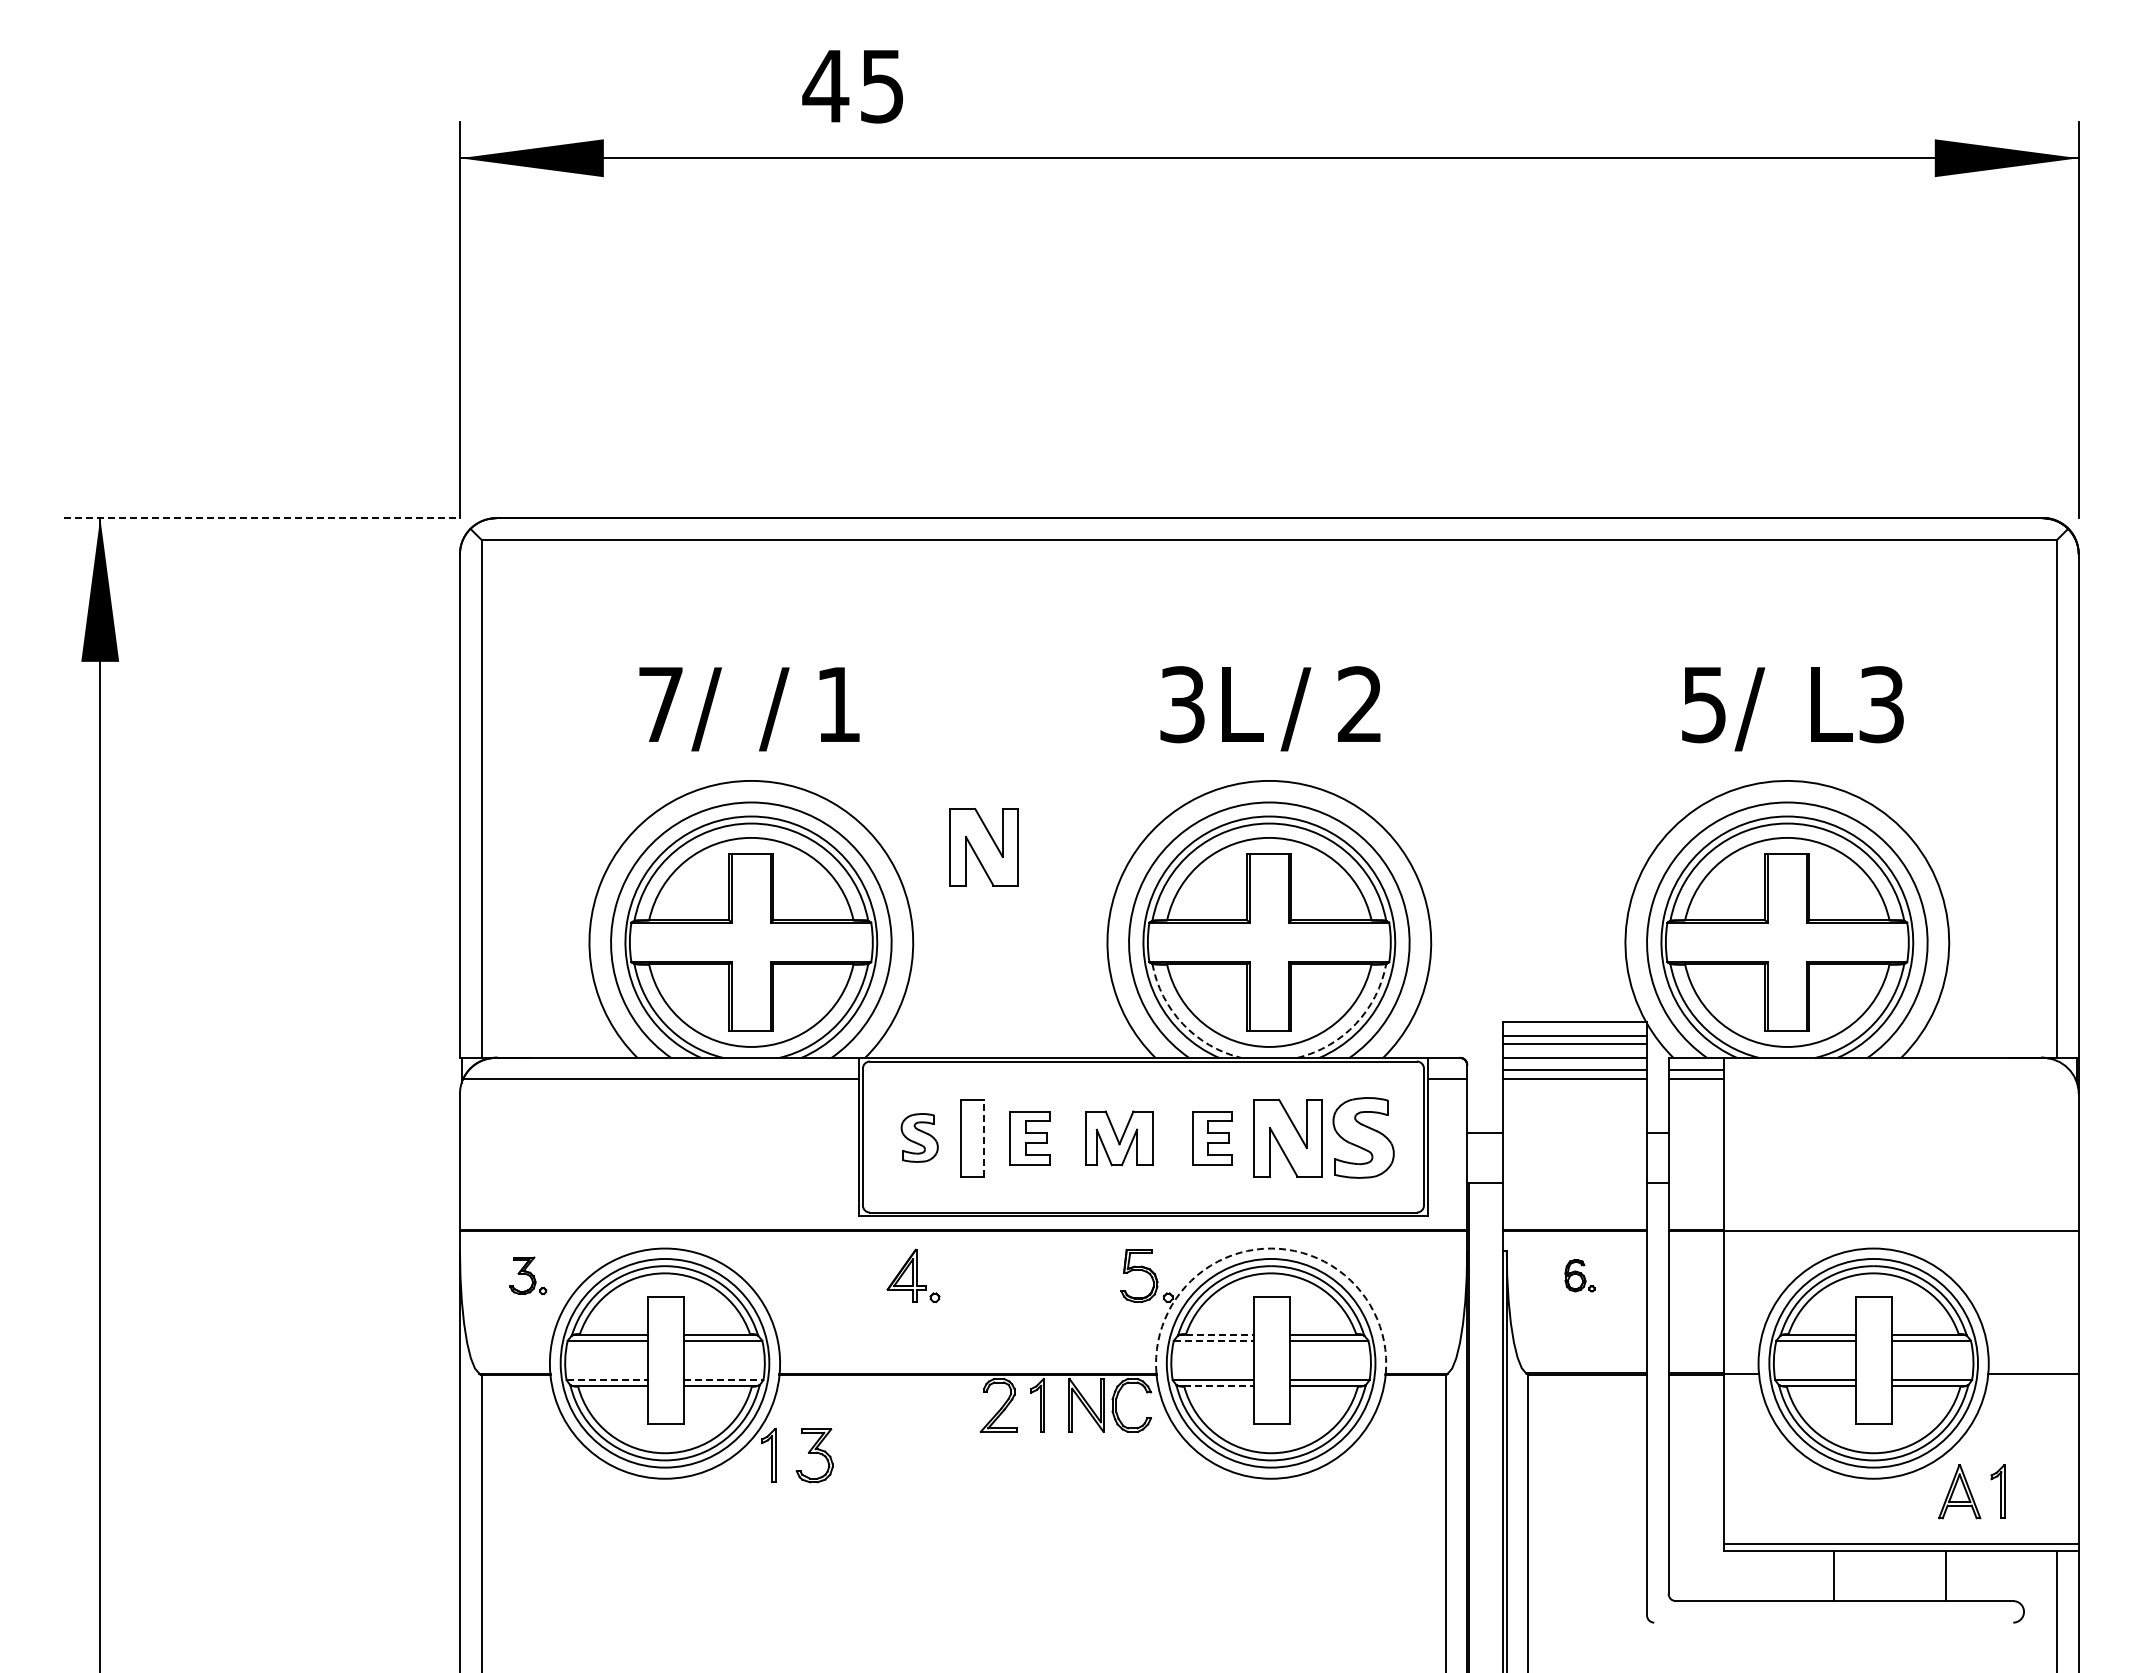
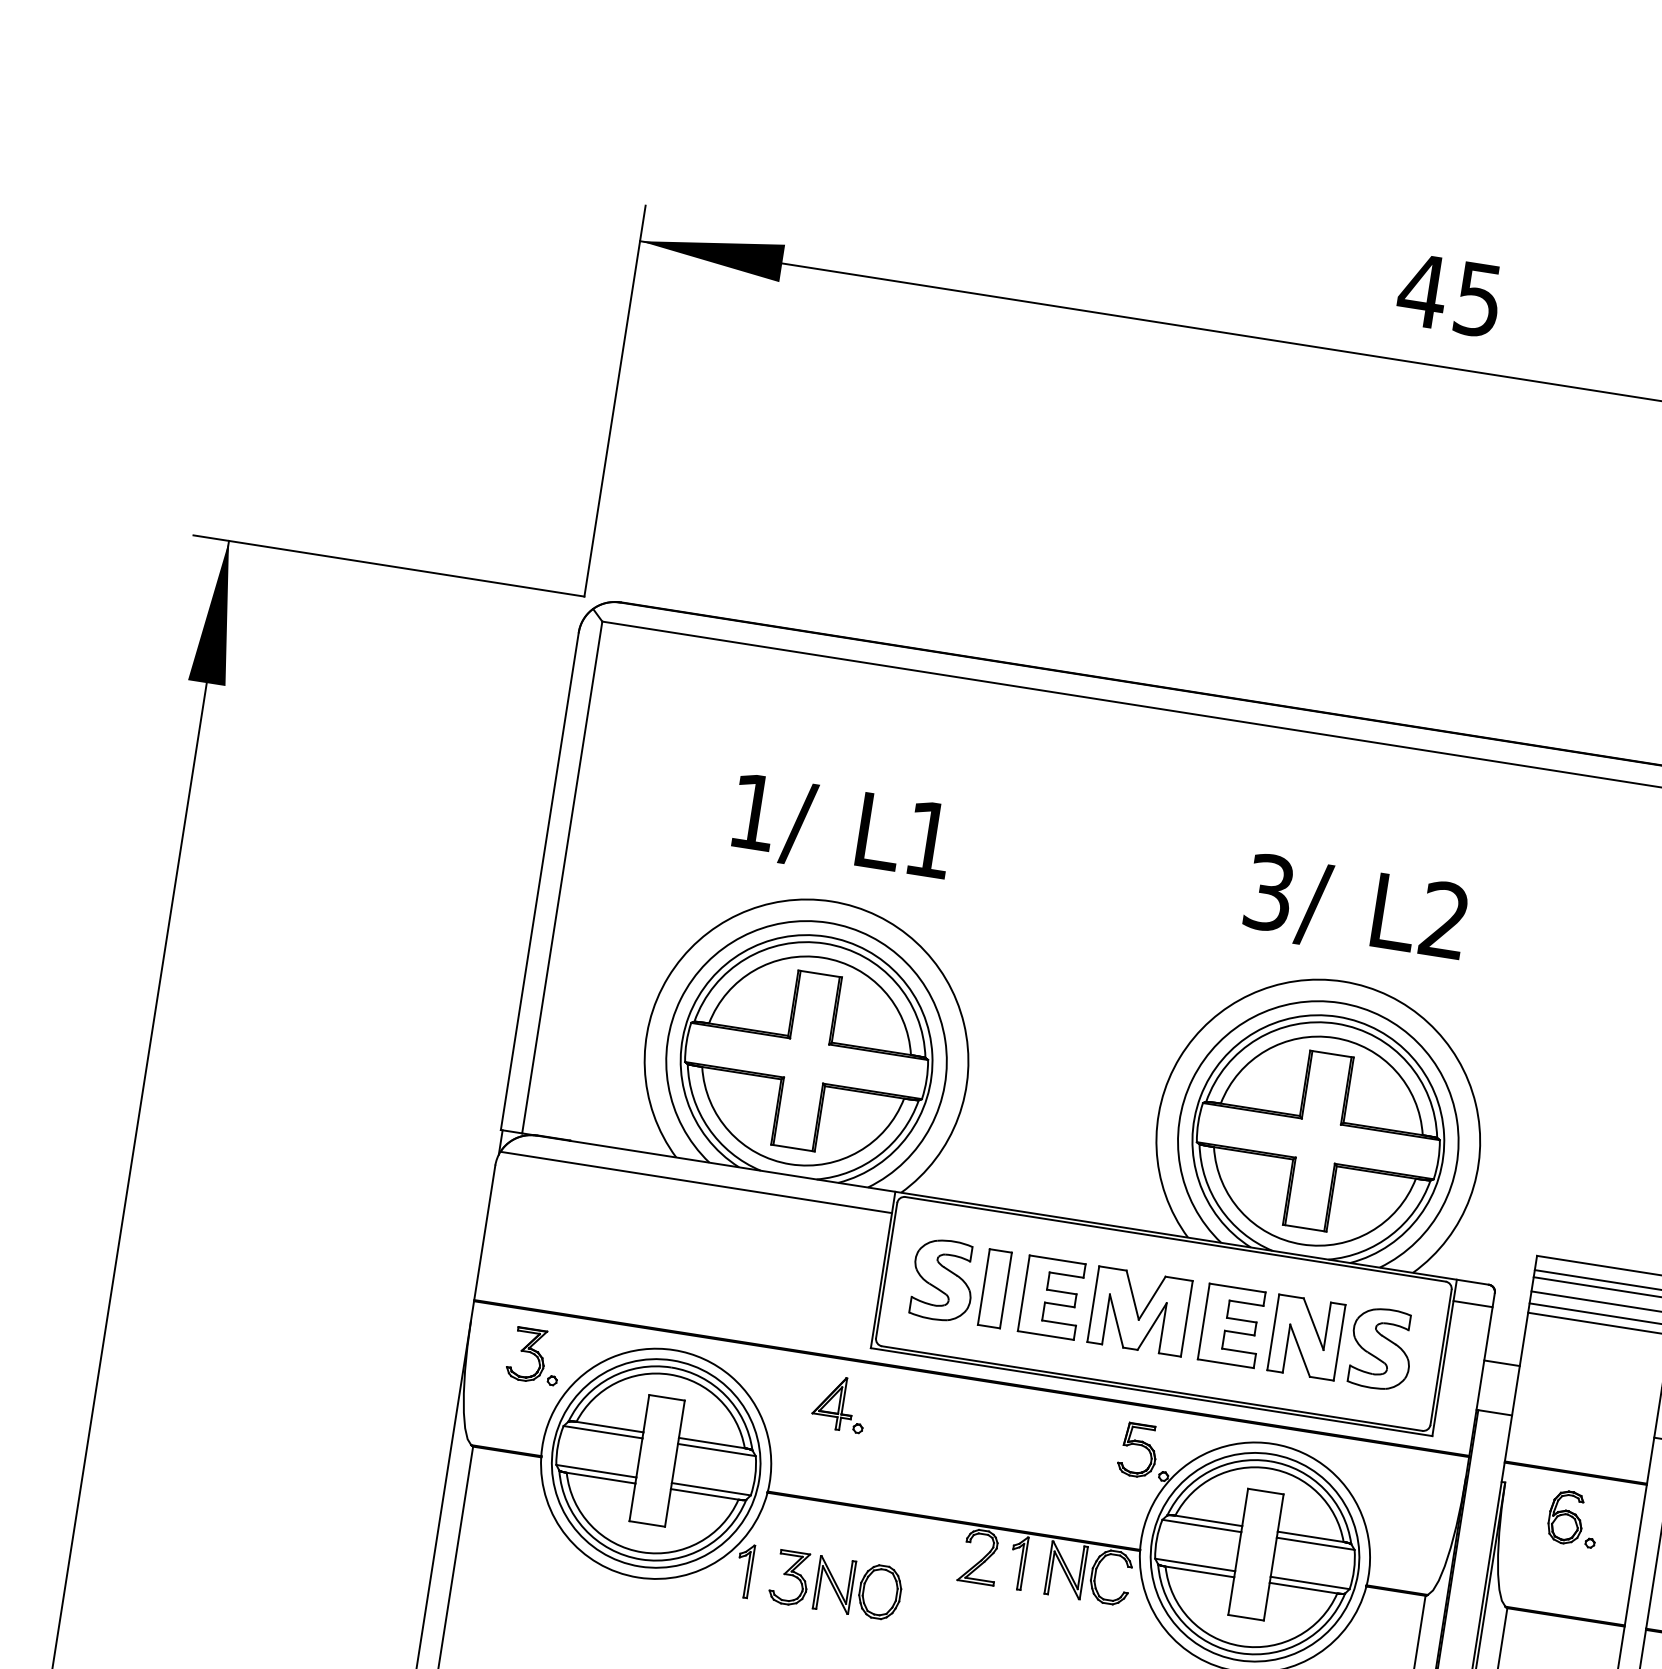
text: (852, 86) -> (1448, 295), moved
line: (262, 517) -> (389, 565), dashed -> solid
text: (660, 704) -> (753, 811), 7 -> 1
text: (784, 709) -> (875, 836), / -> L
text: (1238, 709) -> (1323, 906), L -> /
text: (1305, 709) -> (1390, 916), / -> L
part: (983, 847) -> (1050, 1003), removed
arc: (1182, 1023) -> (1220, 1207), dashed -> solid
arc: (1355, 1023) -> (1390, 1234), dashed -> solid
part: (919, 1137) -> (942, 1279), size x1.67
line: (983, 1137) -> (1005, 1289), dashed -> solid
part: (1029, 1138) -> (1051, 1297), size x1.43
part: (1119, 1138) -> (1139, 1311), size x1.43
part: (1212, 1138) -> (1231, 1326), size x1.43
arc: (1271, 1248) -> (1273, 1443), dashed -> solid
part: (527, 1275) -> (533, 1355), size x1.43
part: (913, 1275) -> (840, 1403), moved
part: (1579, 1275) -> (1573, 1518), size x1.67
line: (1219, 1334) -> (1208, 1520), dashed -> solid
line: (1213, 1340) -> (1201, 1525), dashed -> solid
line: (607, 1380) -> (596, 1471), dashed -> solid
line: (723, 1380) -> (711, 1489), dashed -> solid
line: (1218, 1386) -> (1199, 1572), dashed -> solid
part: (884, 1455) -> (858, 1588), added

